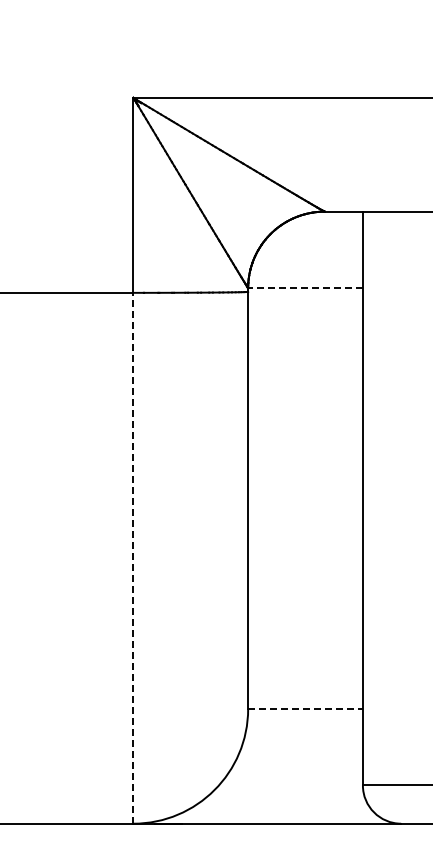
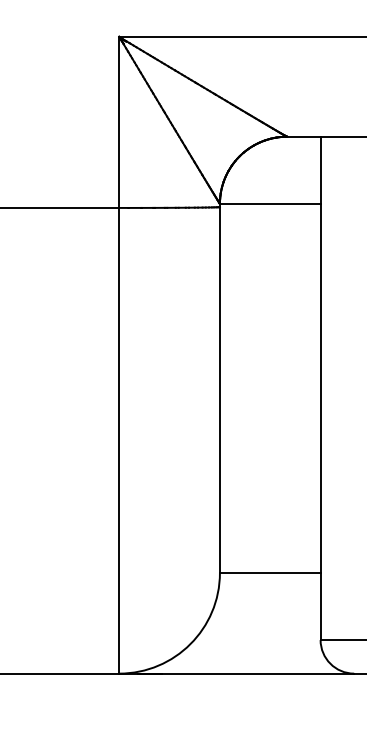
line: (305, 288) -> (270, 204), dashed -> solid
line: (133, 557) -> (119, 440), dashed -> solid
line: (306, 708) -> (271, 572), dashed -> solid

